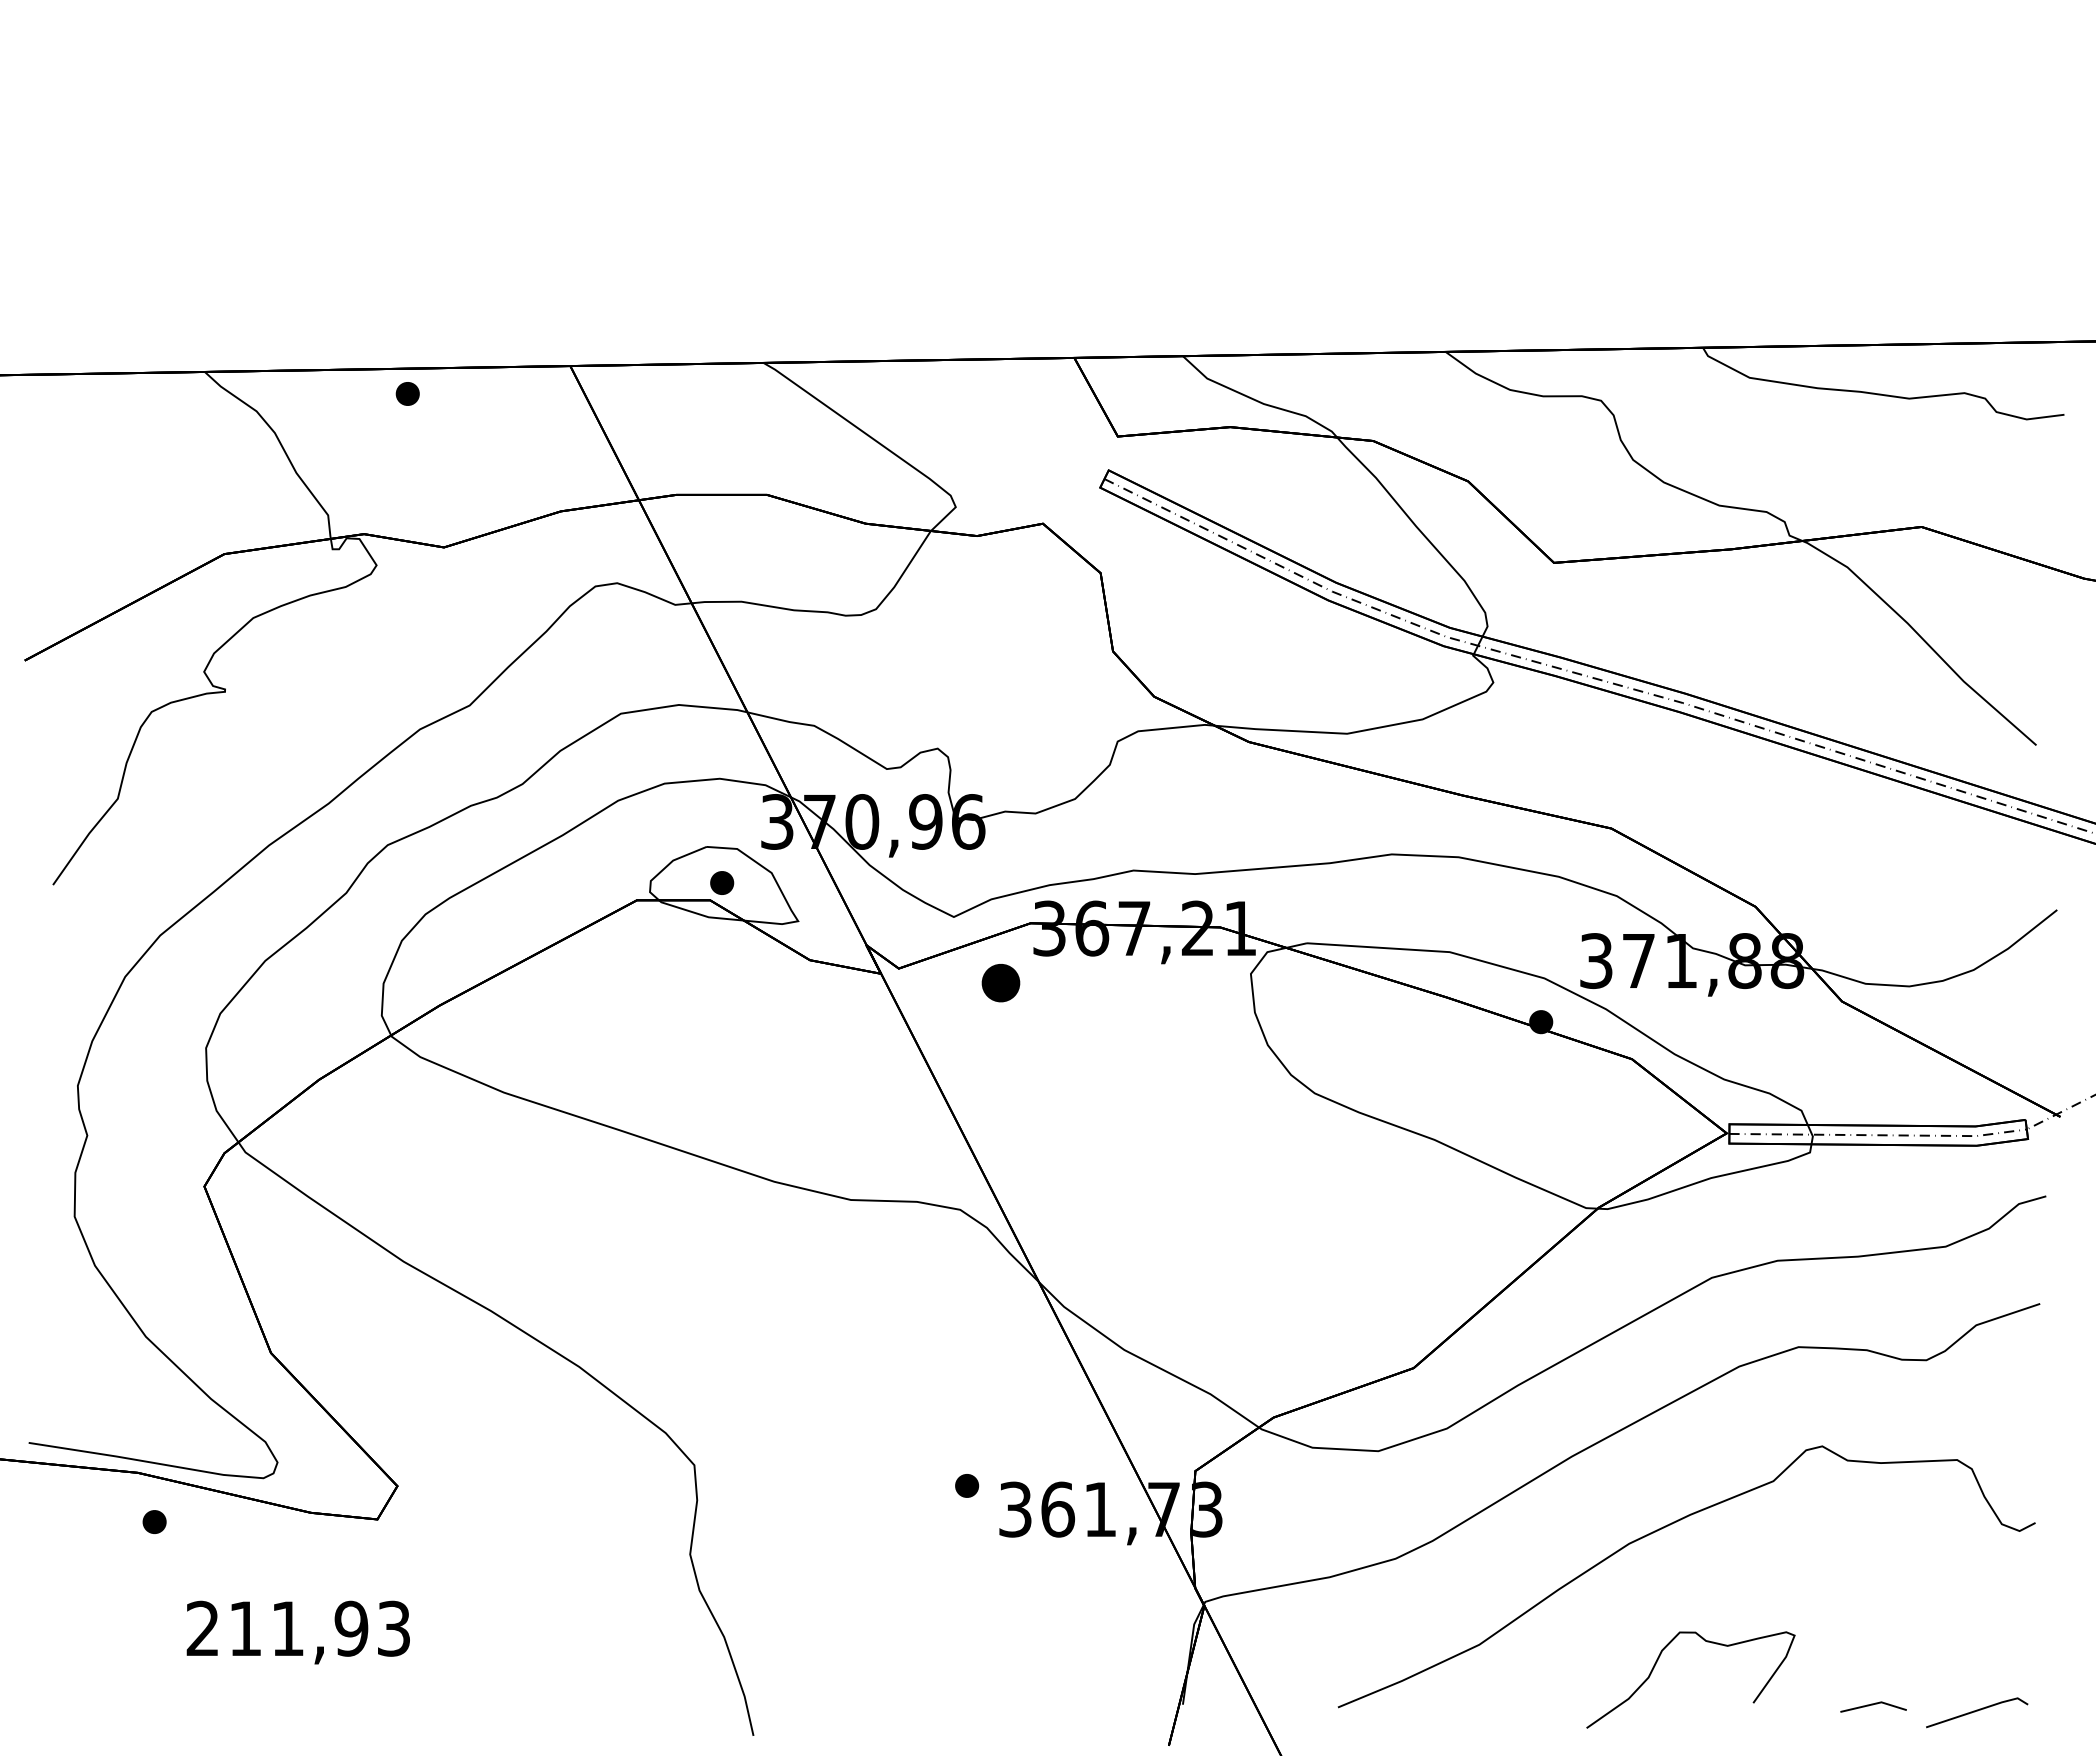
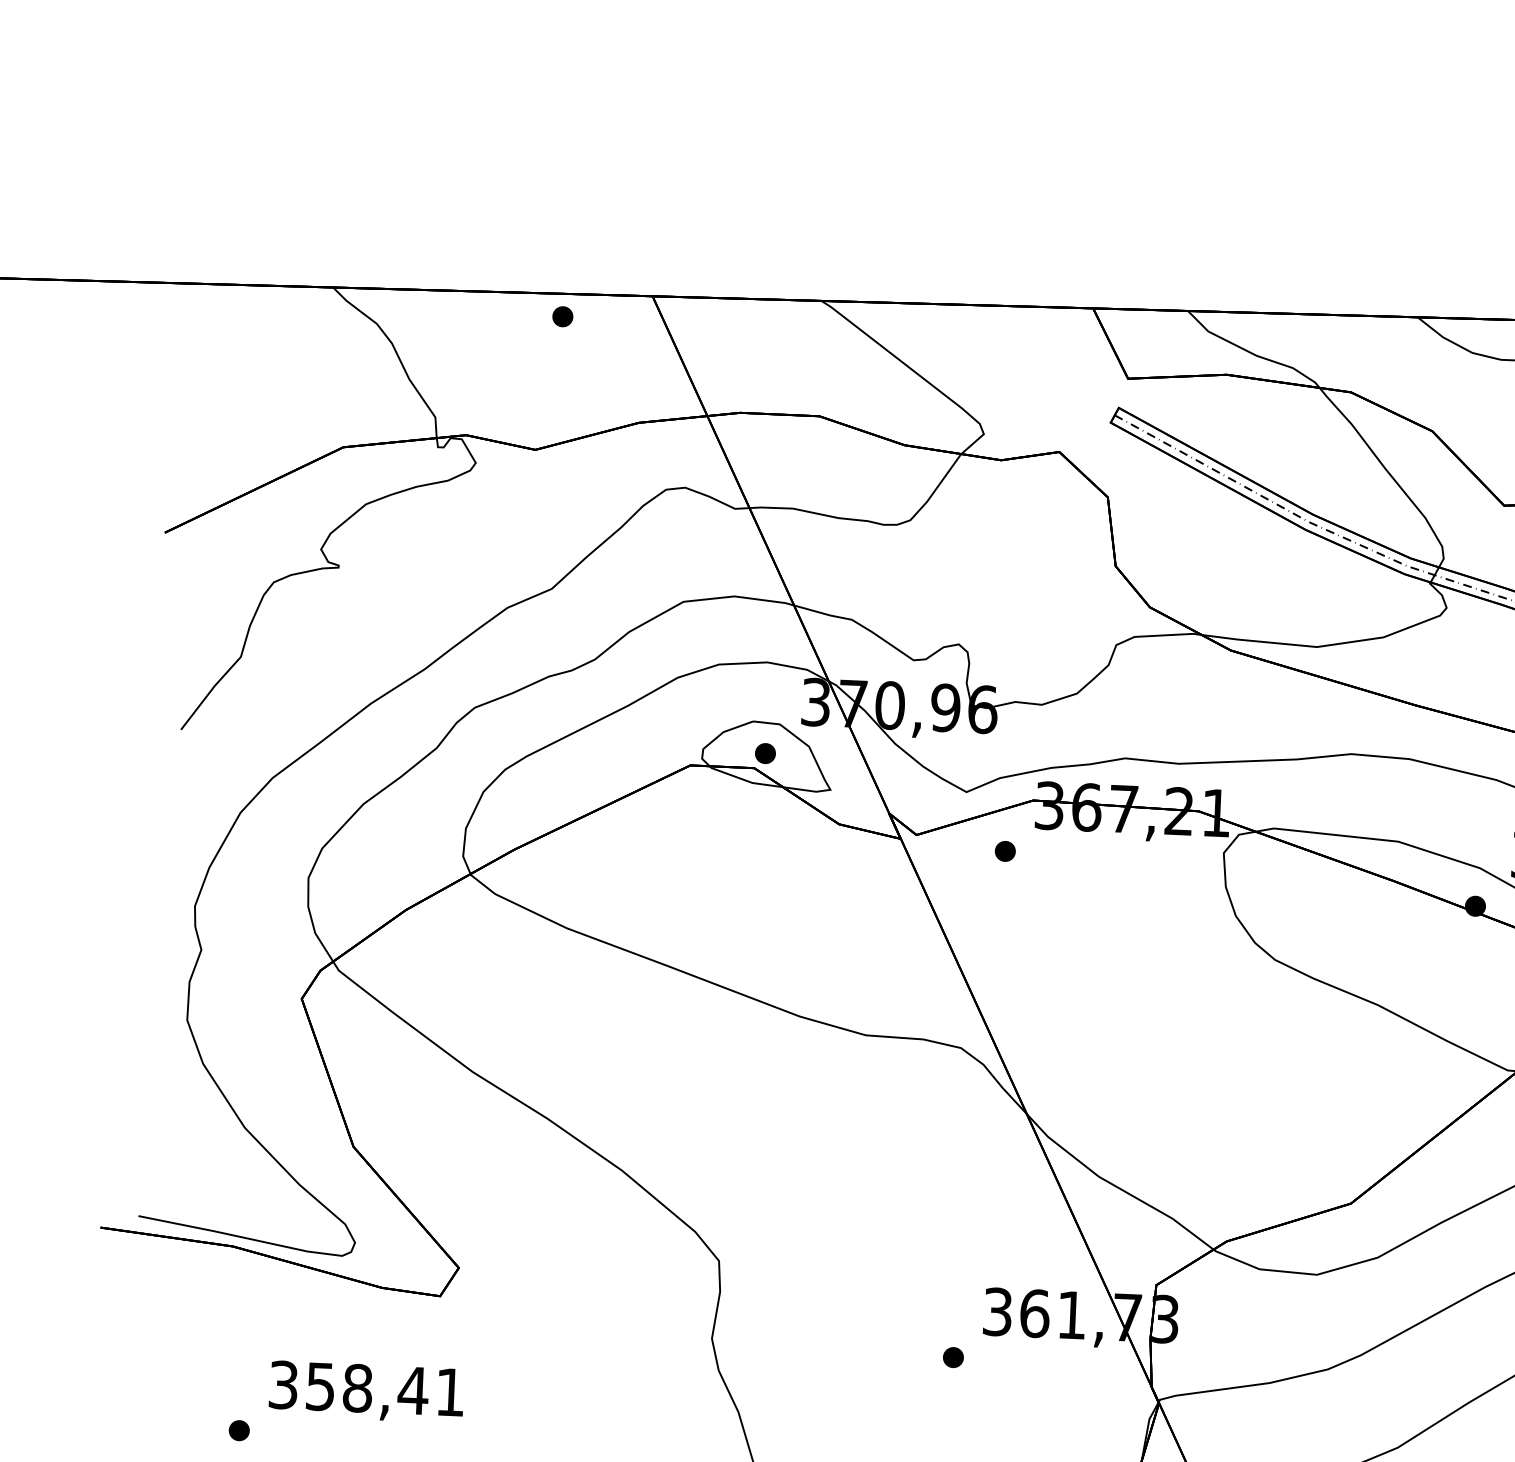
part: (407, 393) -> (562, 316), moved
part: (1001, 982) -> (1005, 851), size x0.62
part: (967, 1485) -> (953, 1357), moved
part: (154, 1521) -> (239, 1430), moved
text: (297, 1628) -> (366, 1388), 211,93 -> 358,41

